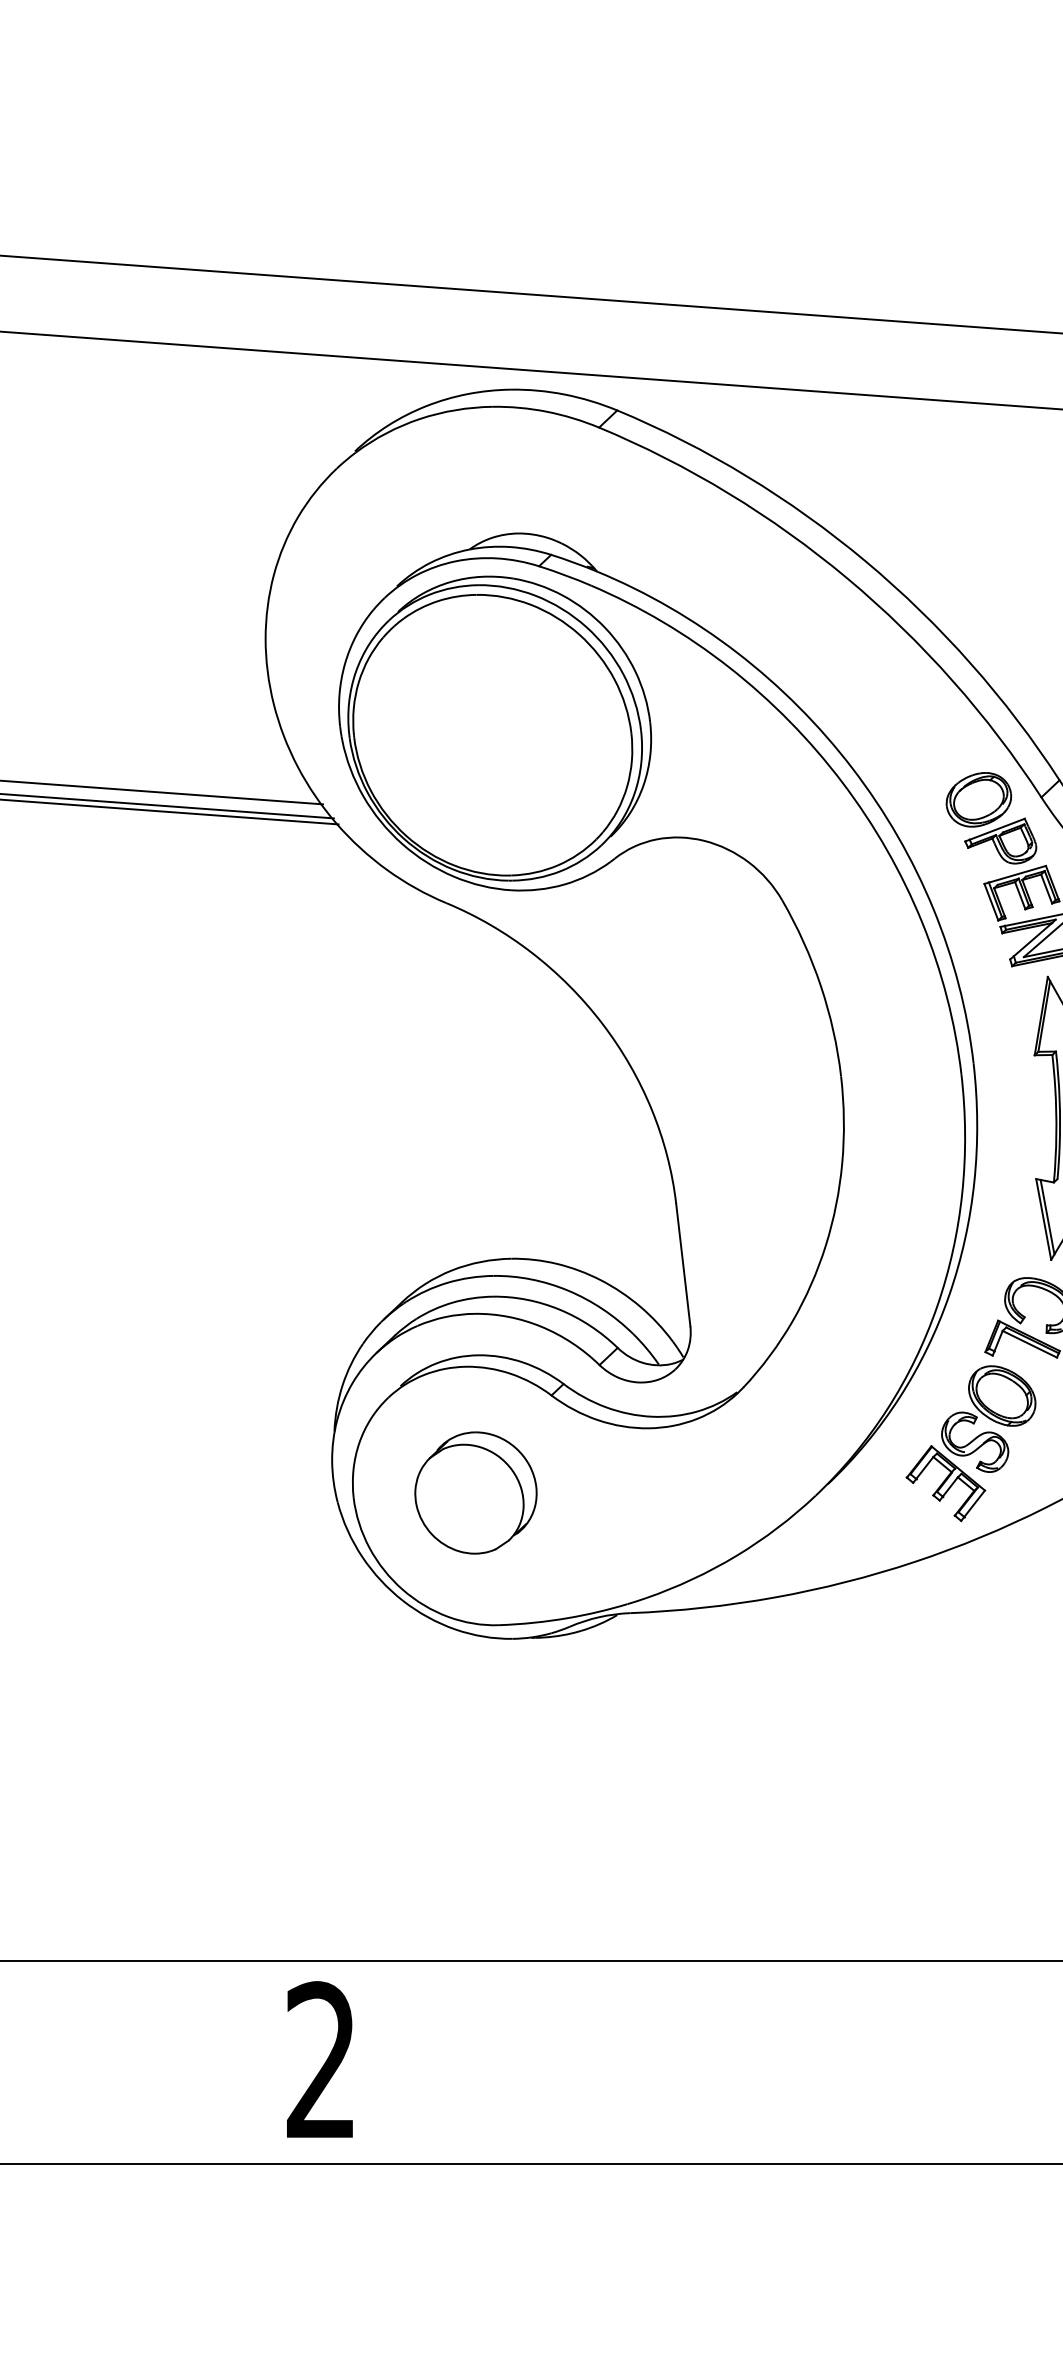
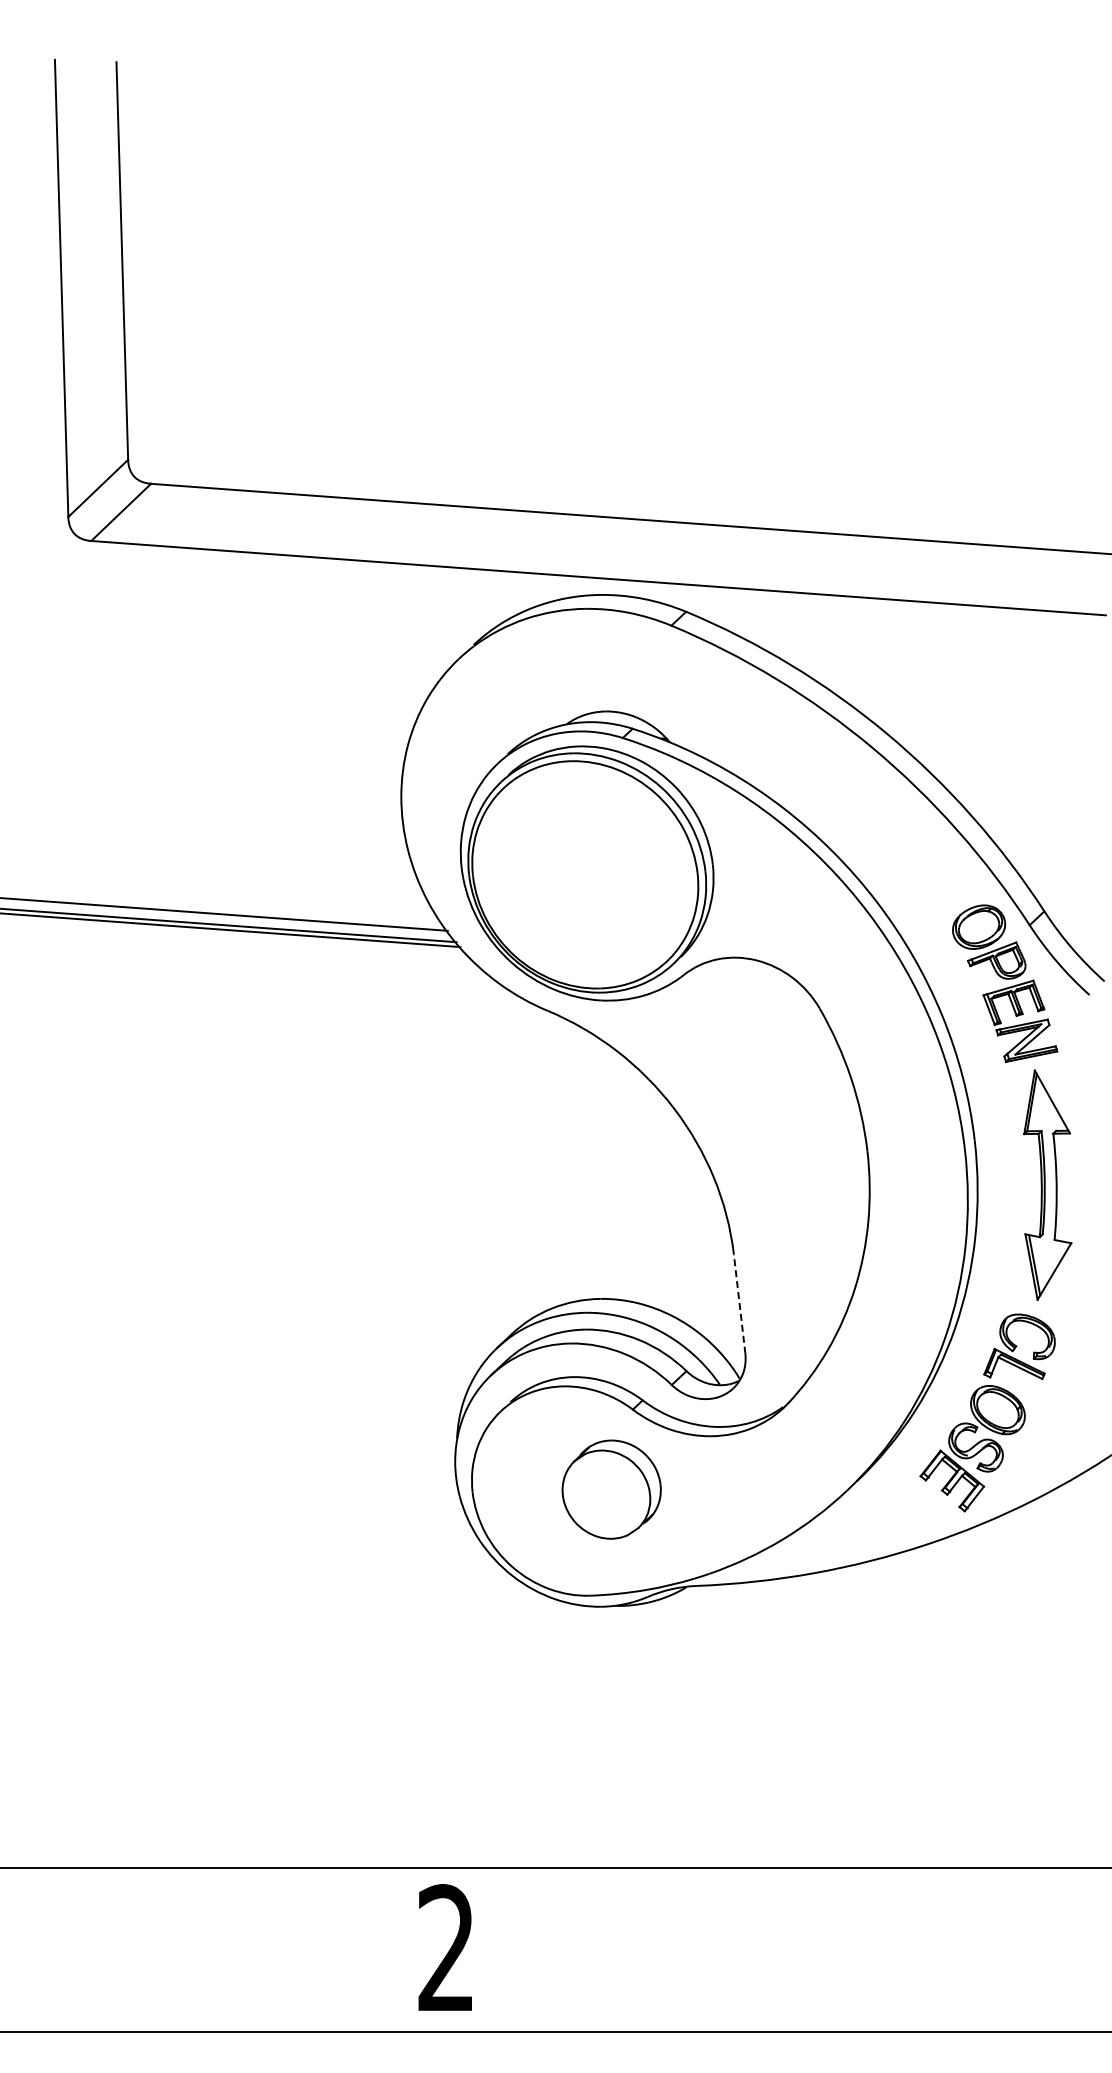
line: (683, 1265) -> (739, 1304), solid -> dashed
part: (475, 1492) -> (611, 1489), moved

